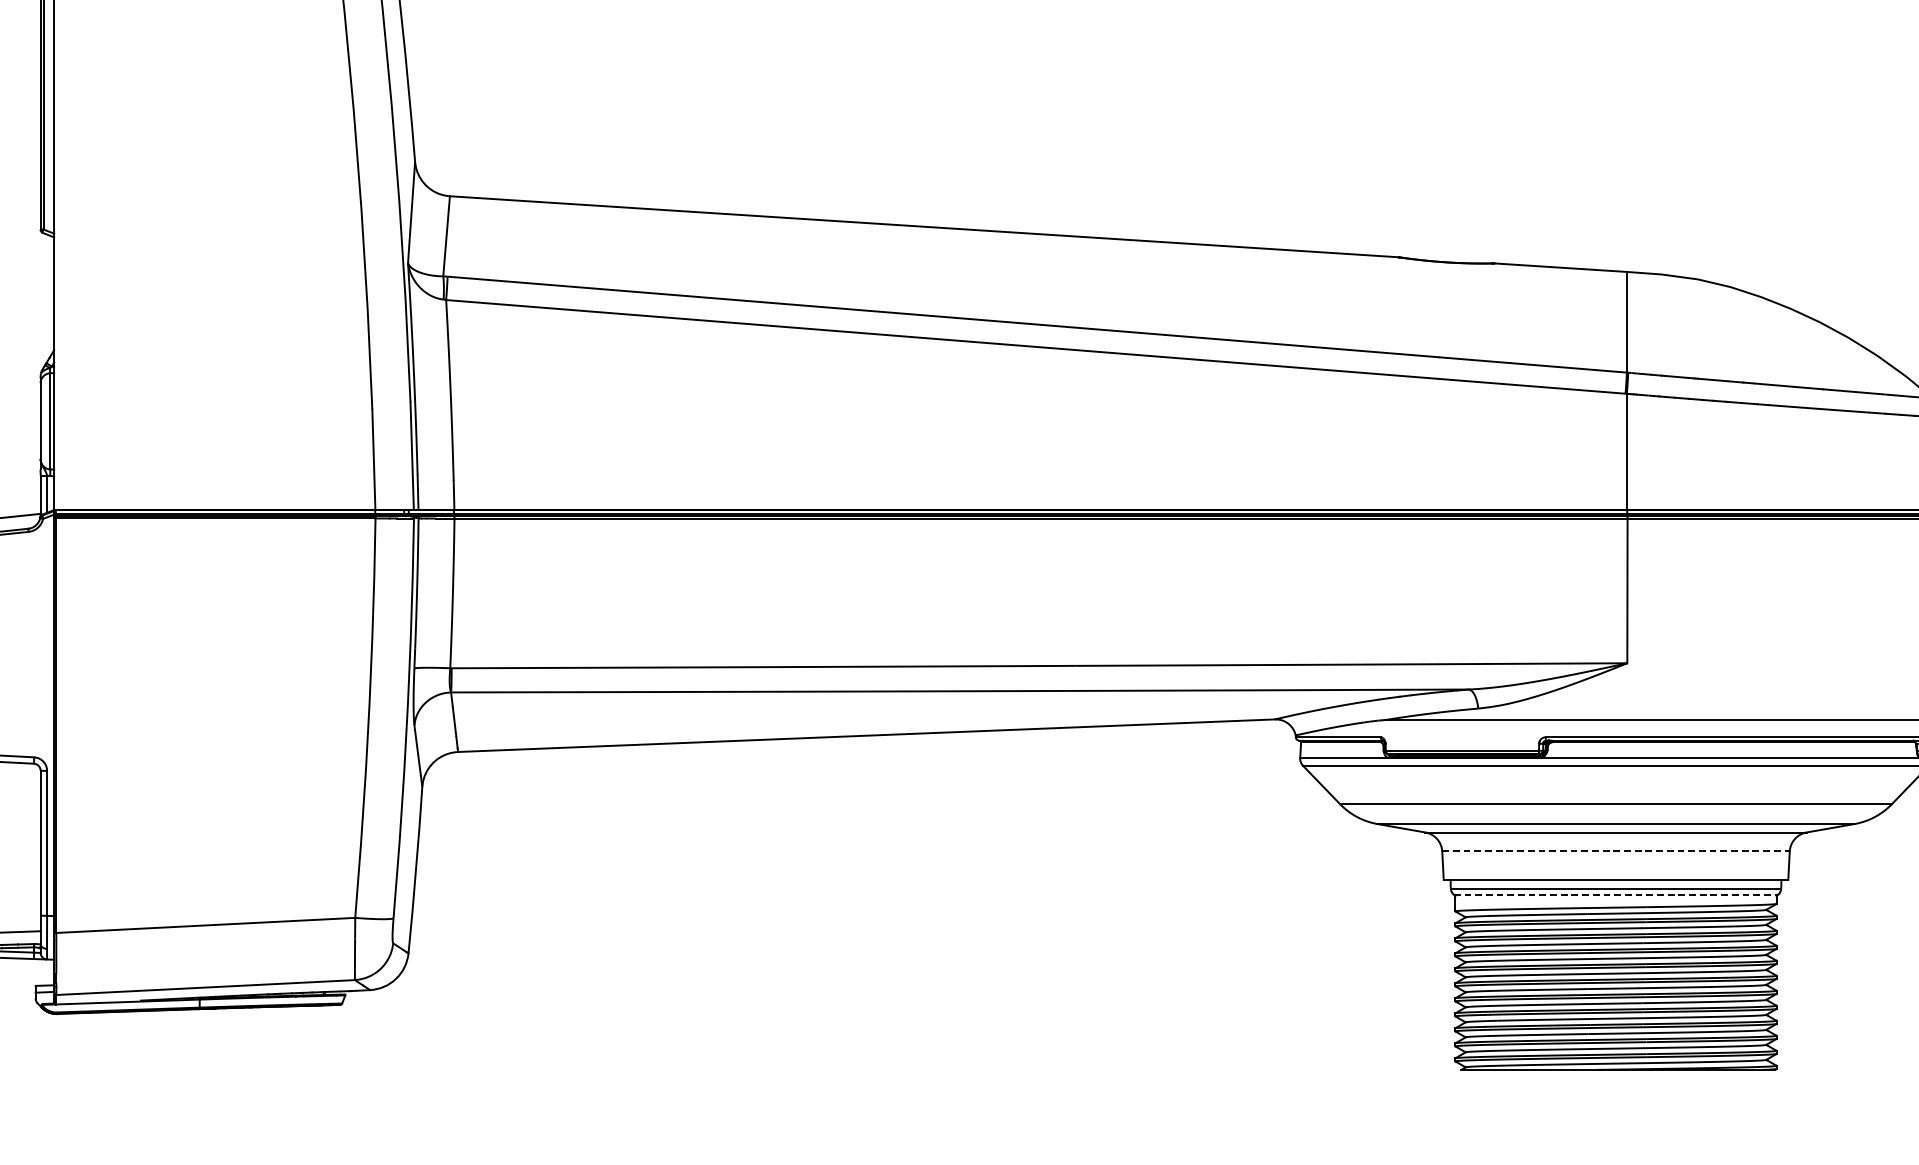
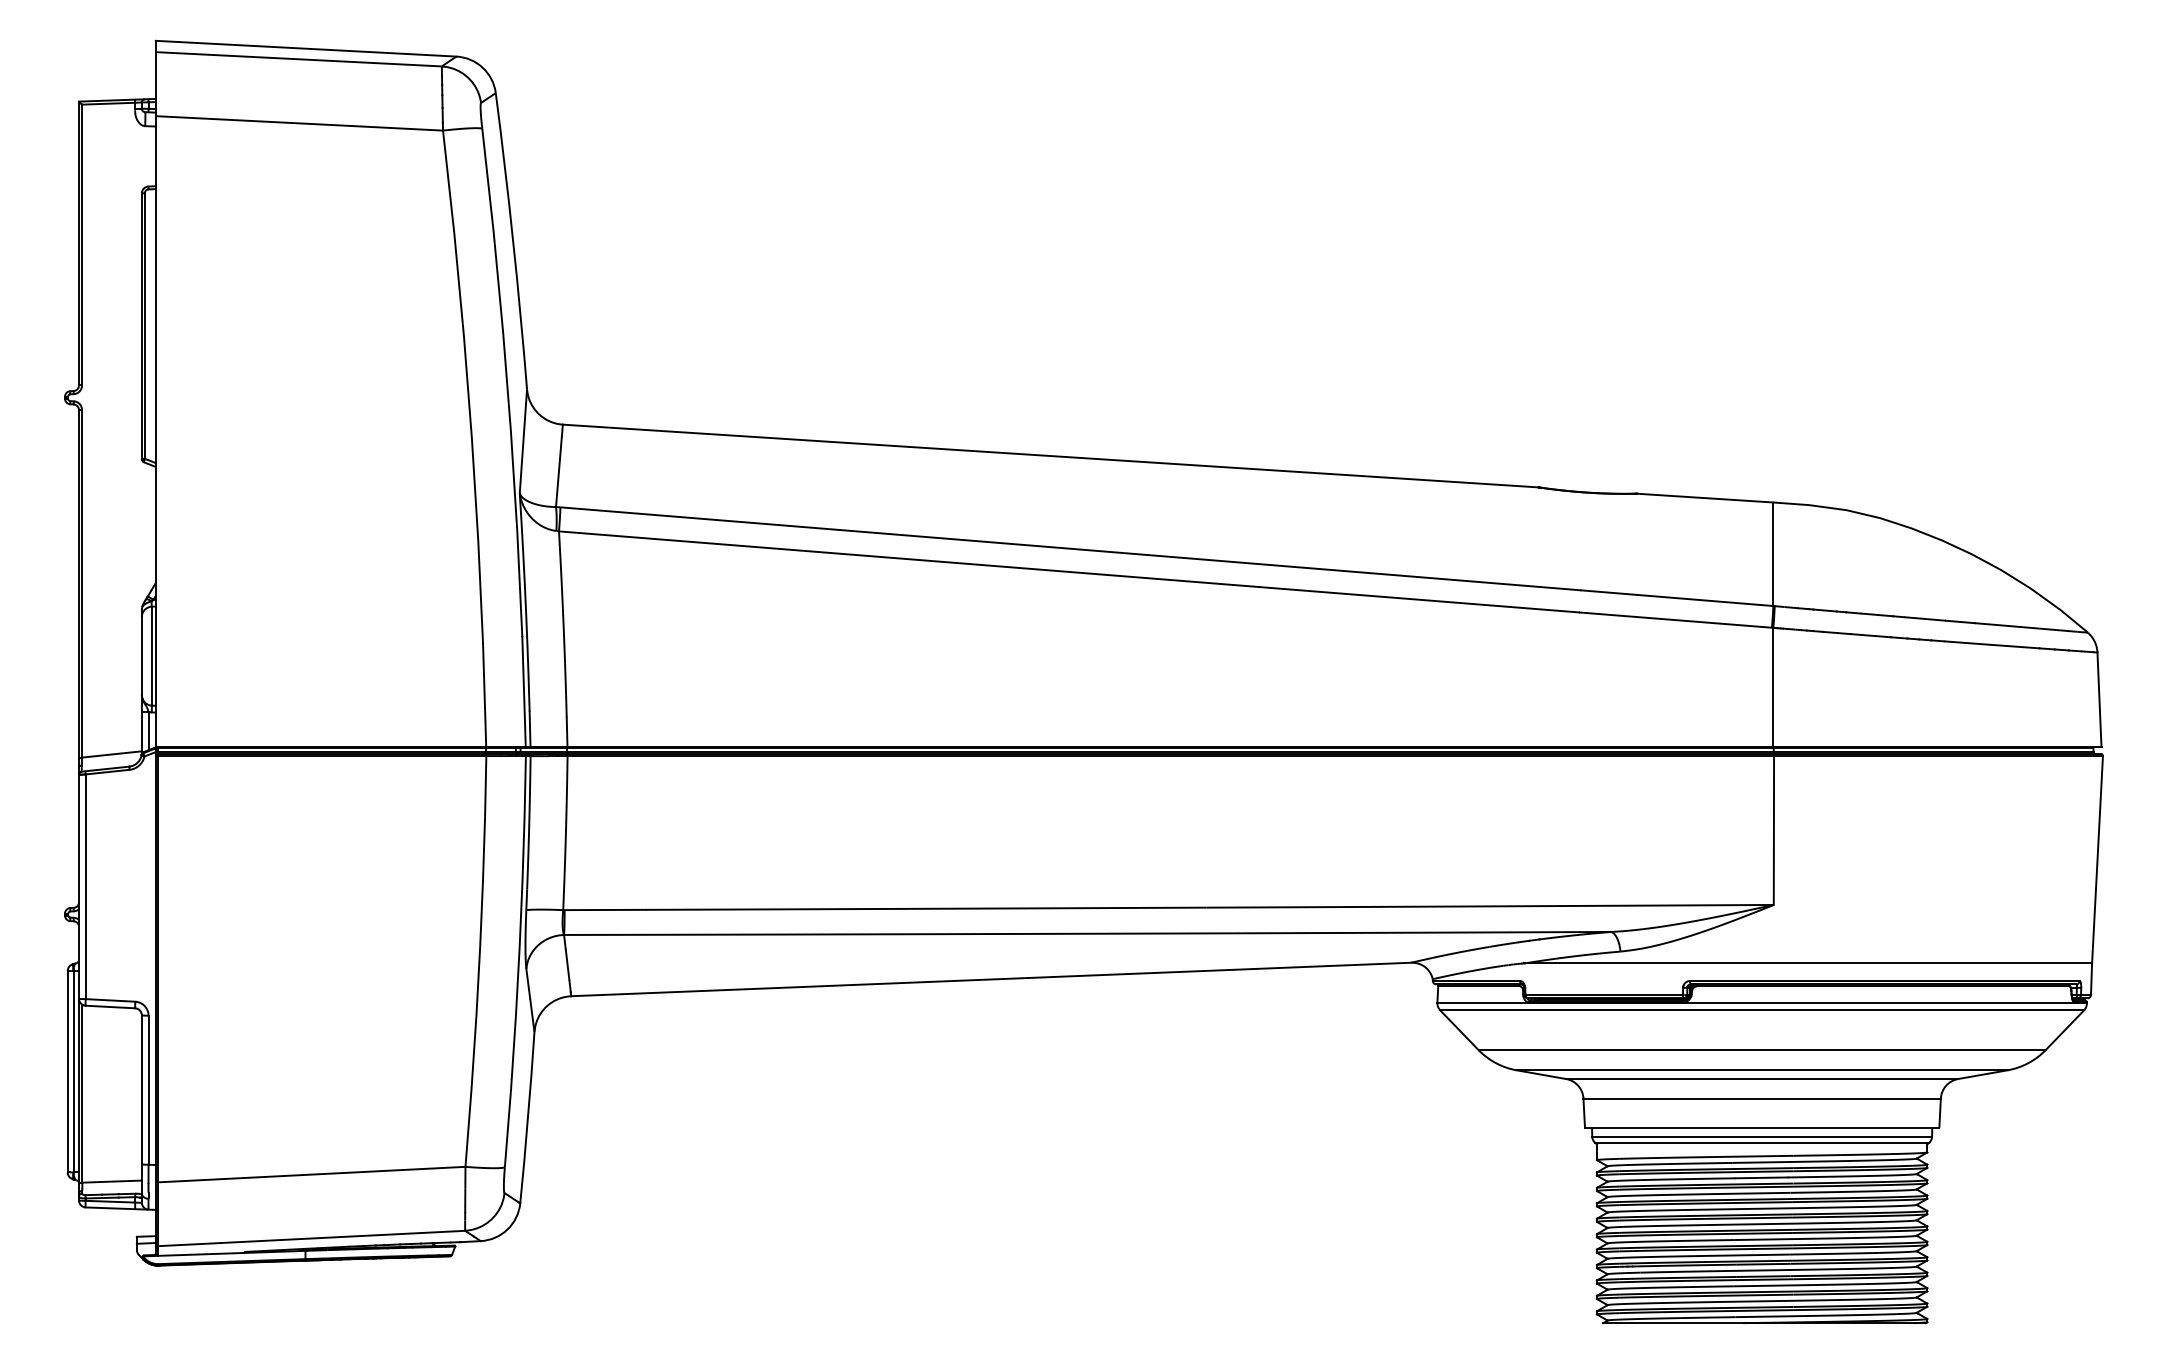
line: (1616, 851) -> (1762, 1098), dashed -> solid
line: (1616, 894) -> (1762, 1142), dashed -> solid

